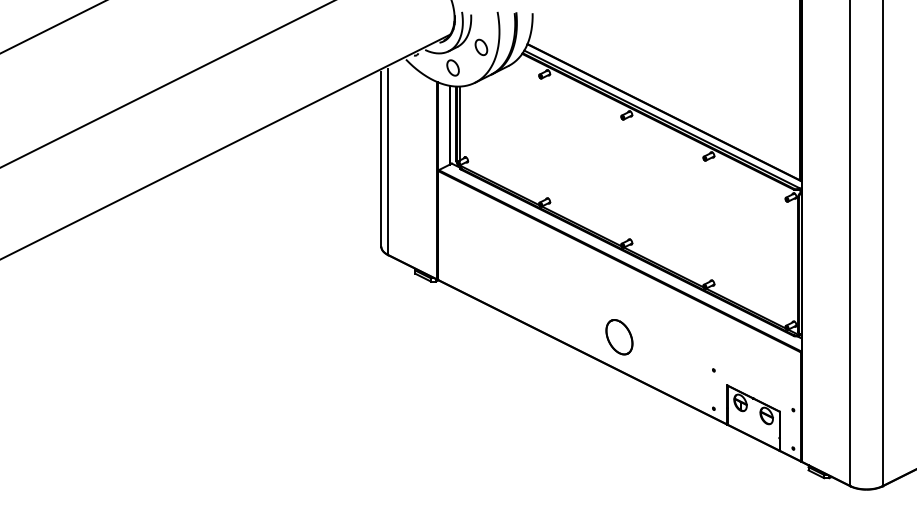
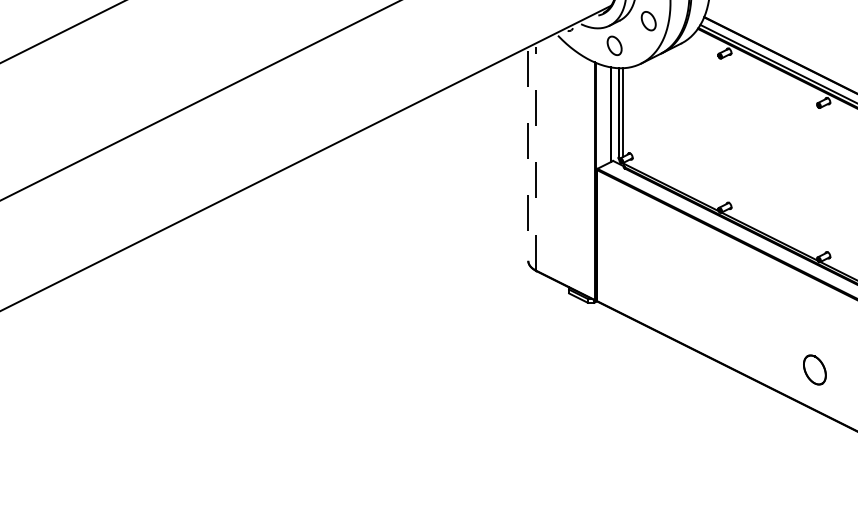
line: (381, 159) -> (528, 156), solid -> dashed
line: (388, 161) -> (536, 158), solid -> dashed
part: (619, 337) -> (814, 370), size x0.7

